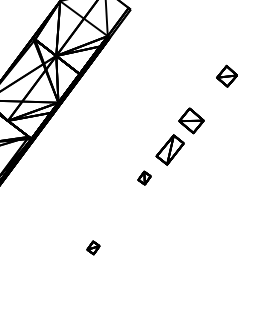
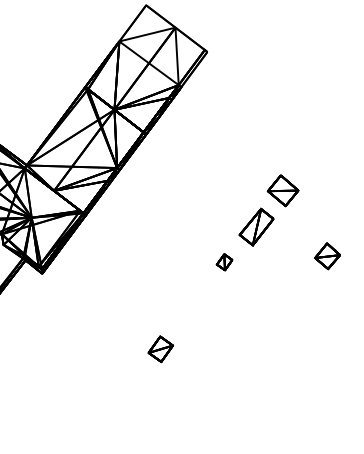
part: (227, 76) -> (327, 256), moved
part: (93, 248) -> (160, 349), size x1.6

